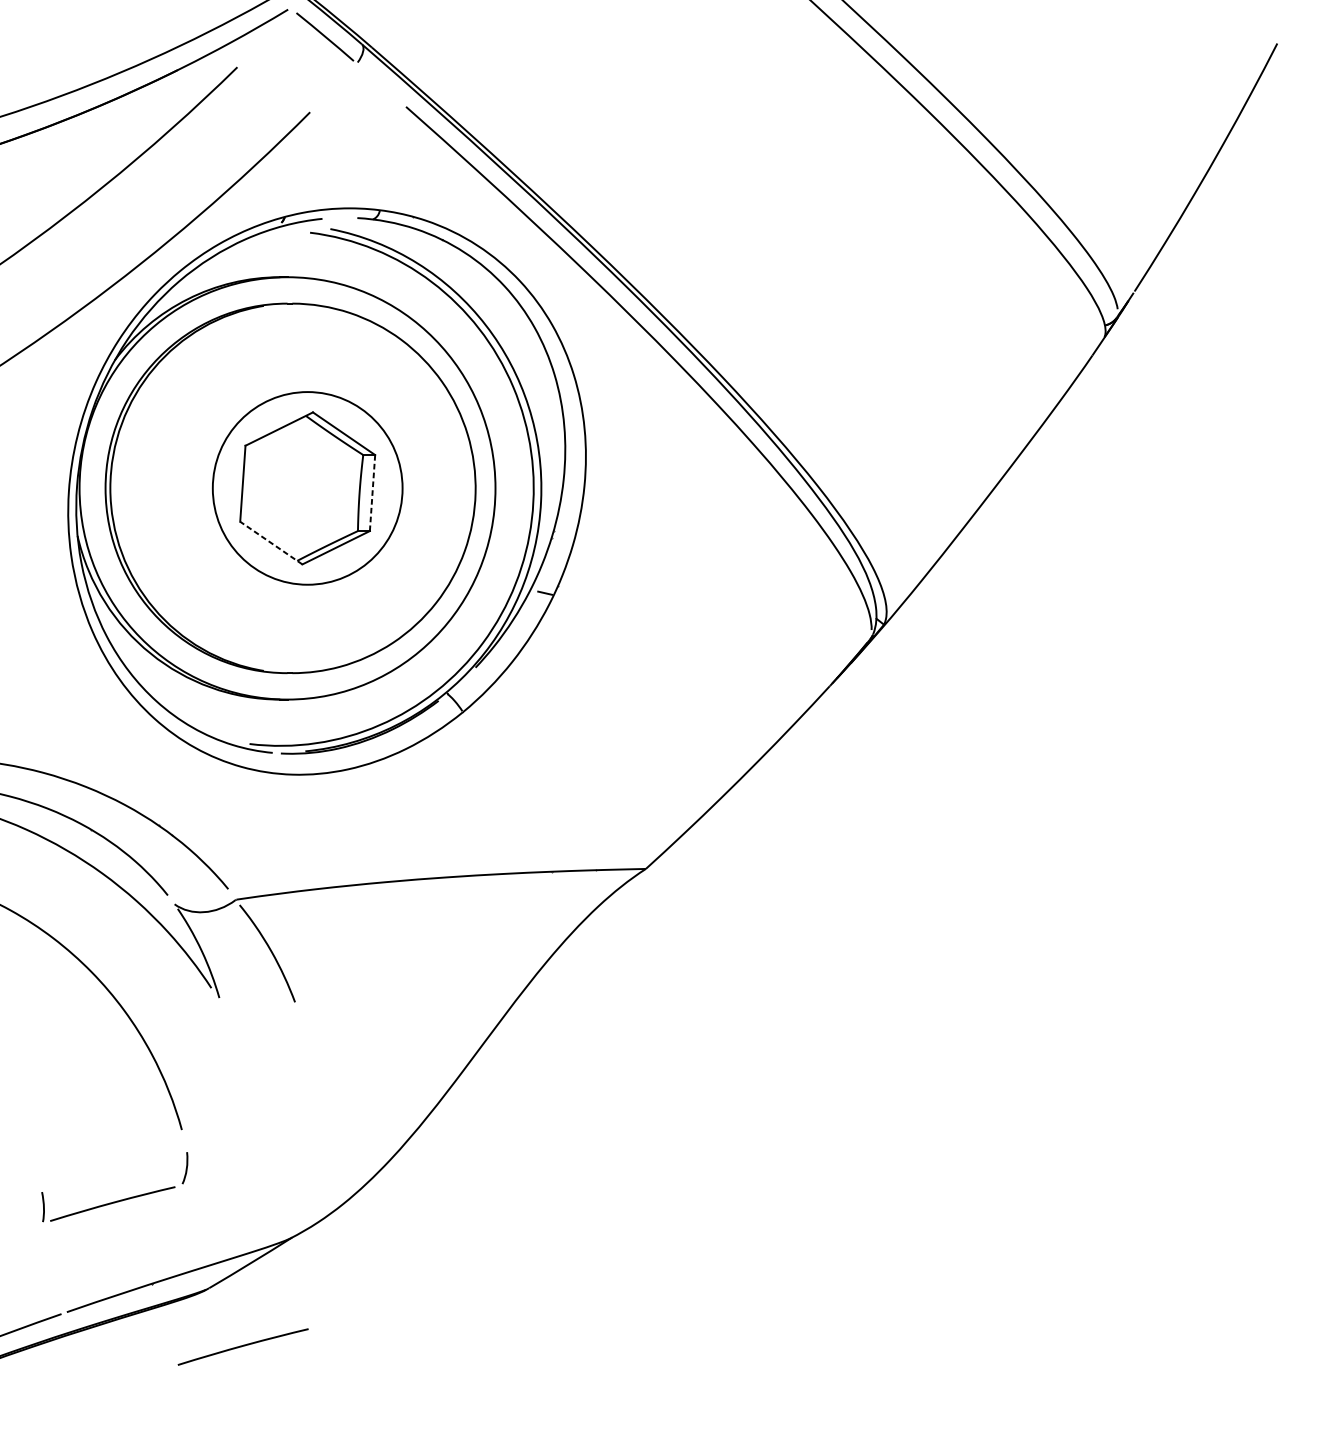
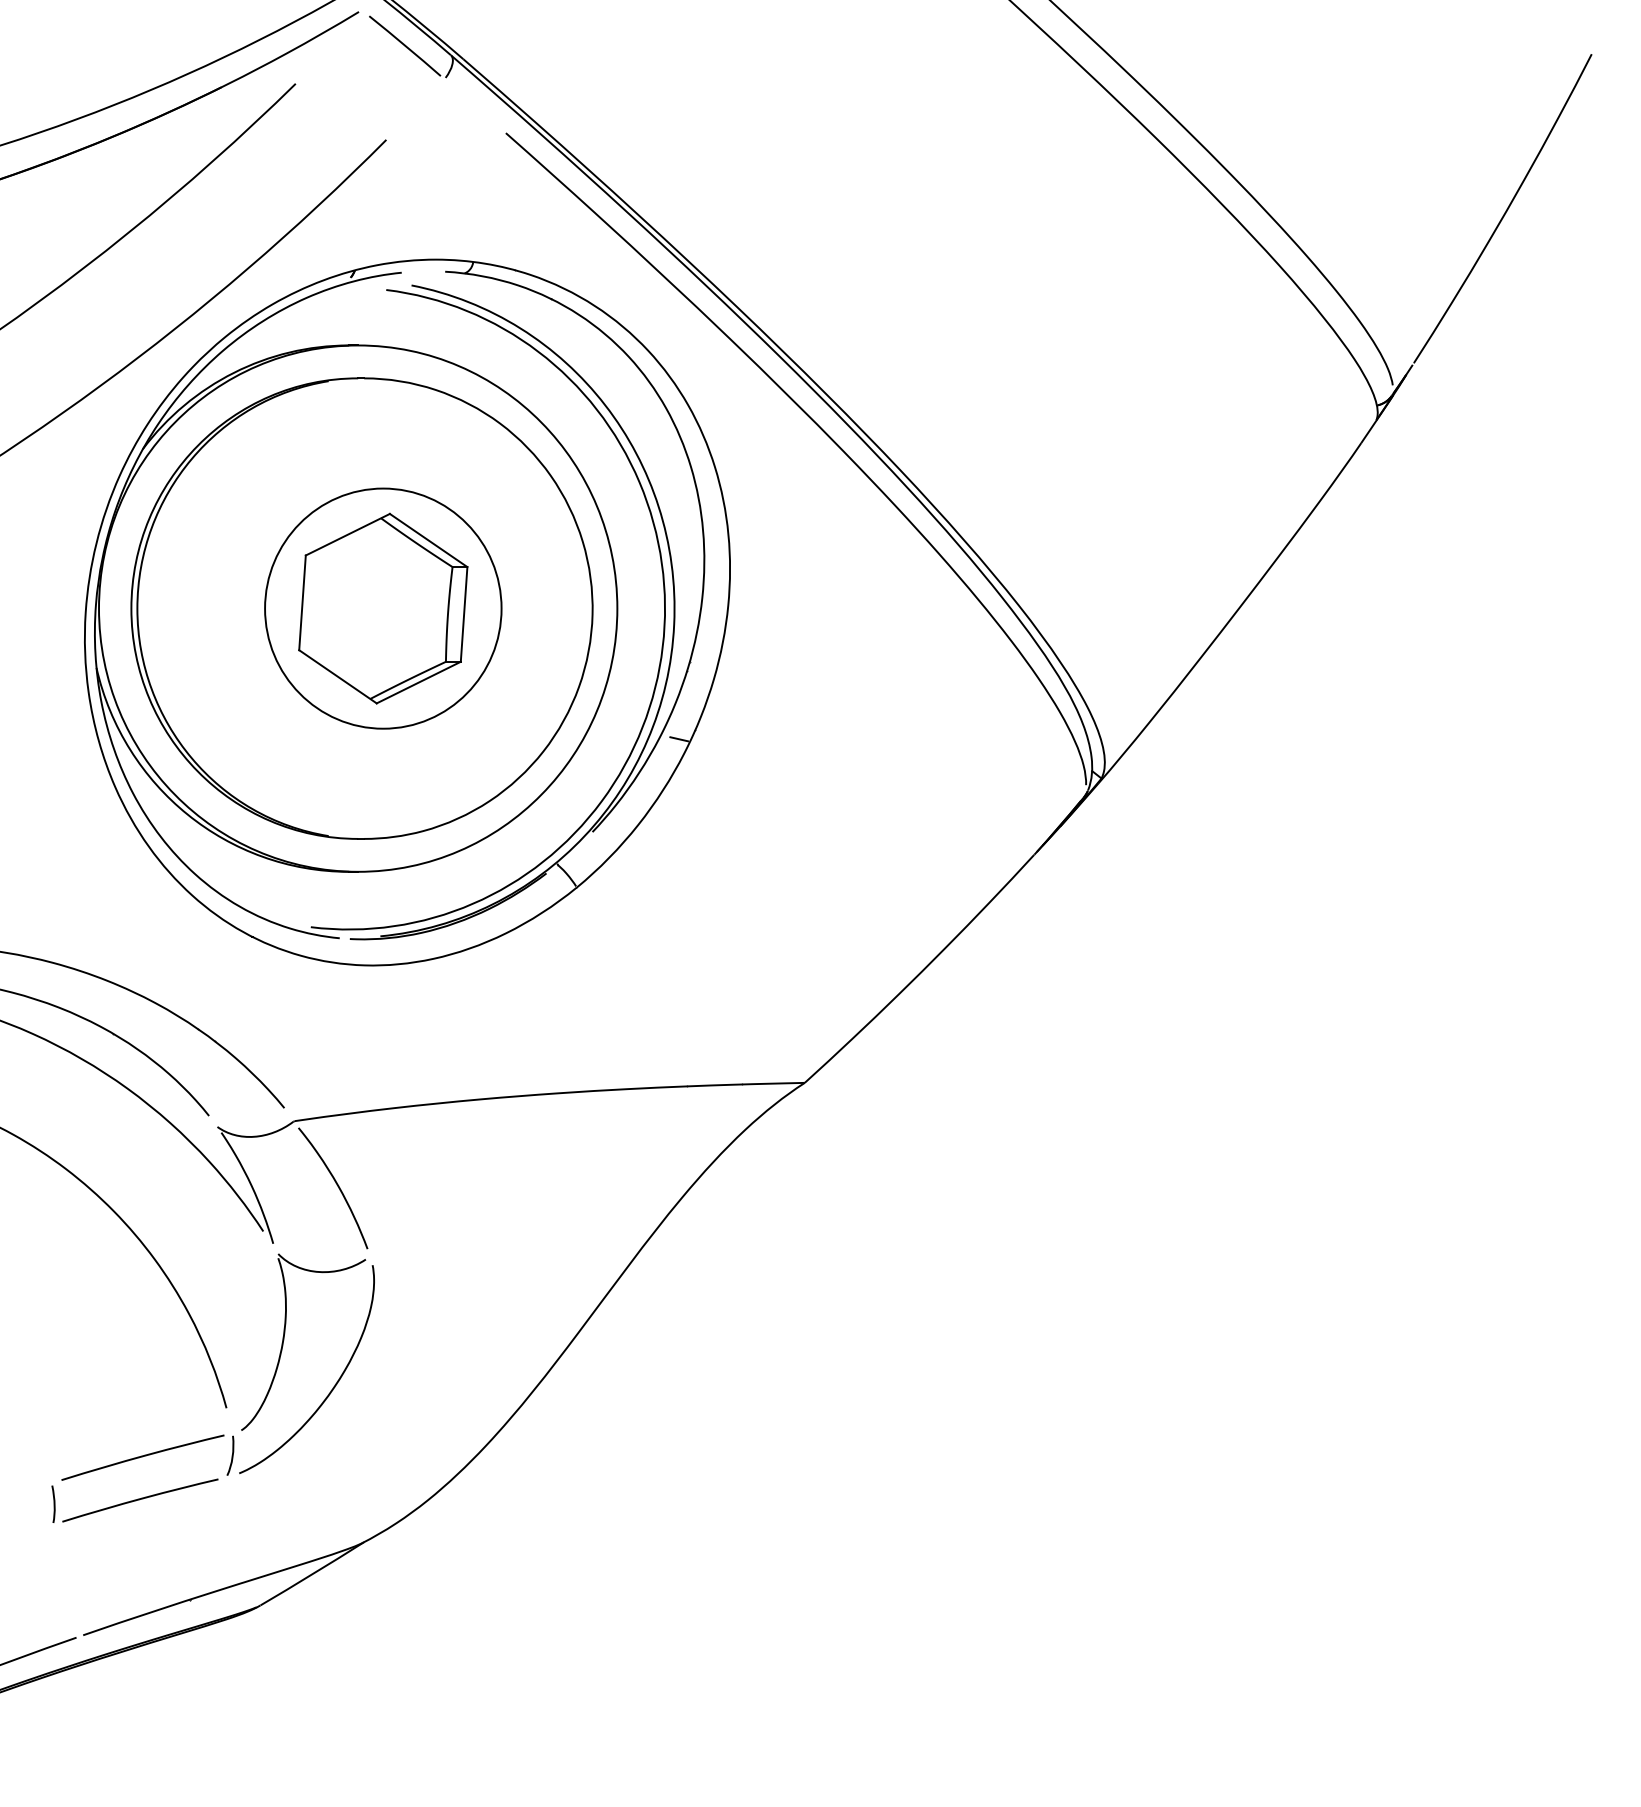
line: (372, 493) -> (464, 614), dashed -> solid
line: (270, 542) -> (337, 676), dashed -> solid
part: (226, 1087) -> (281, 1355), added
curve: (242, 1346) -> (142, 1457), moved

